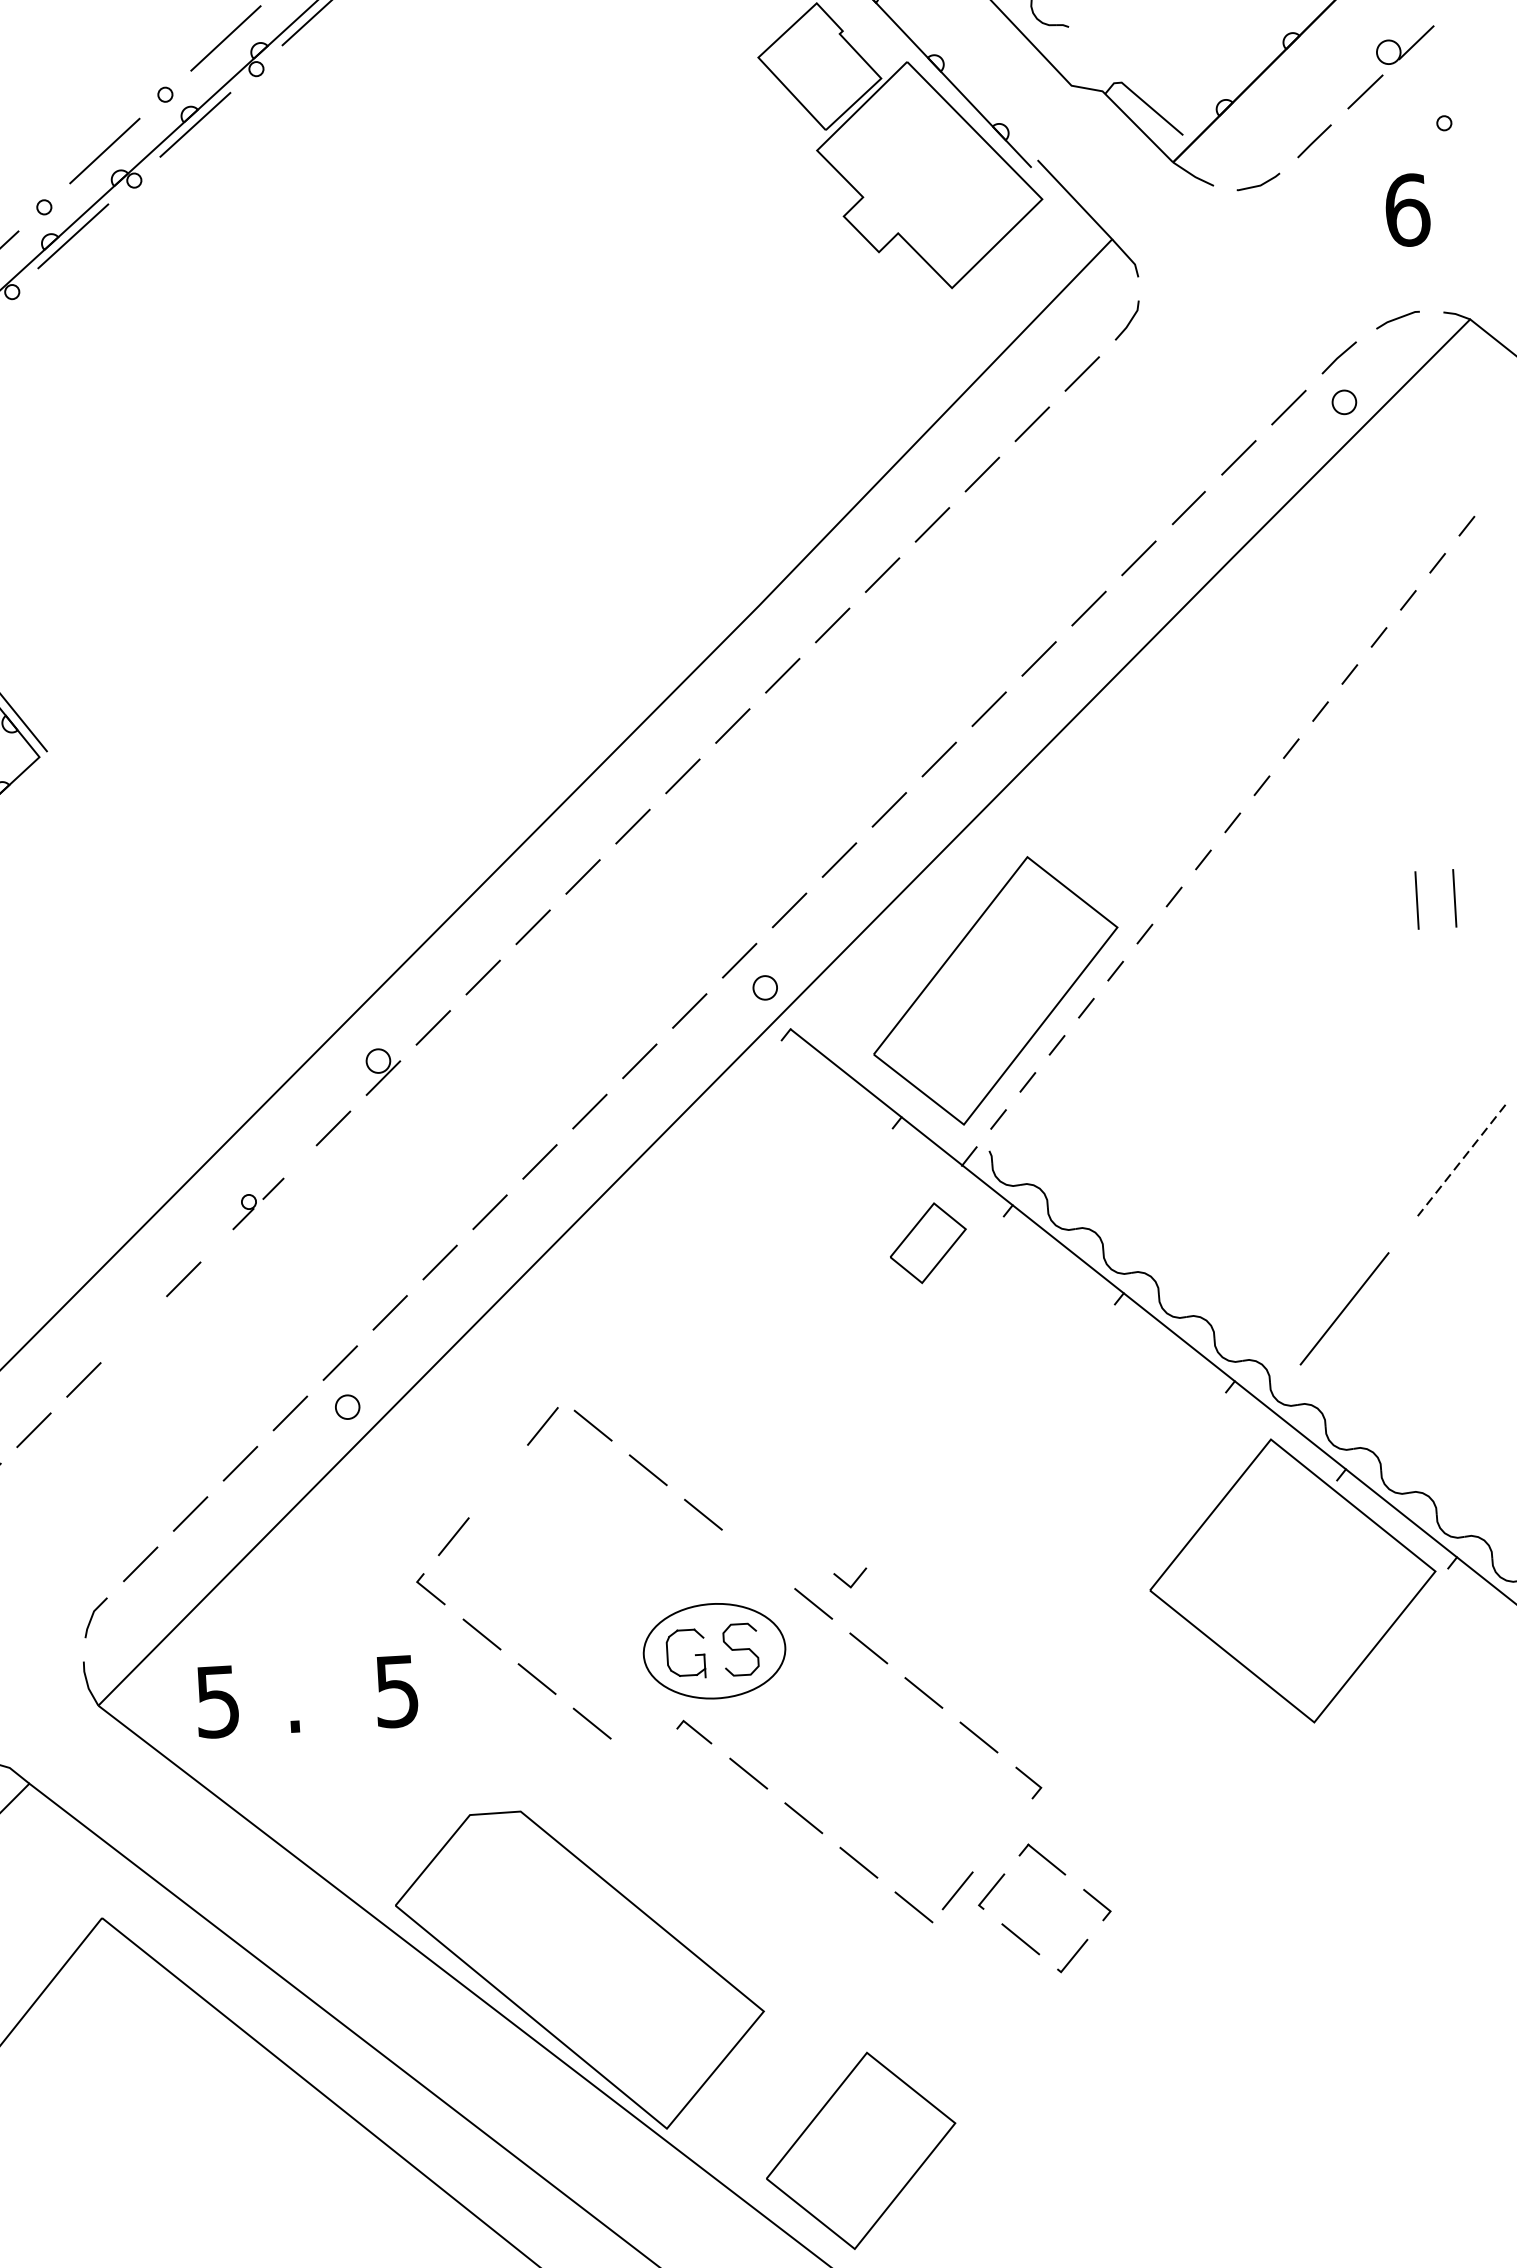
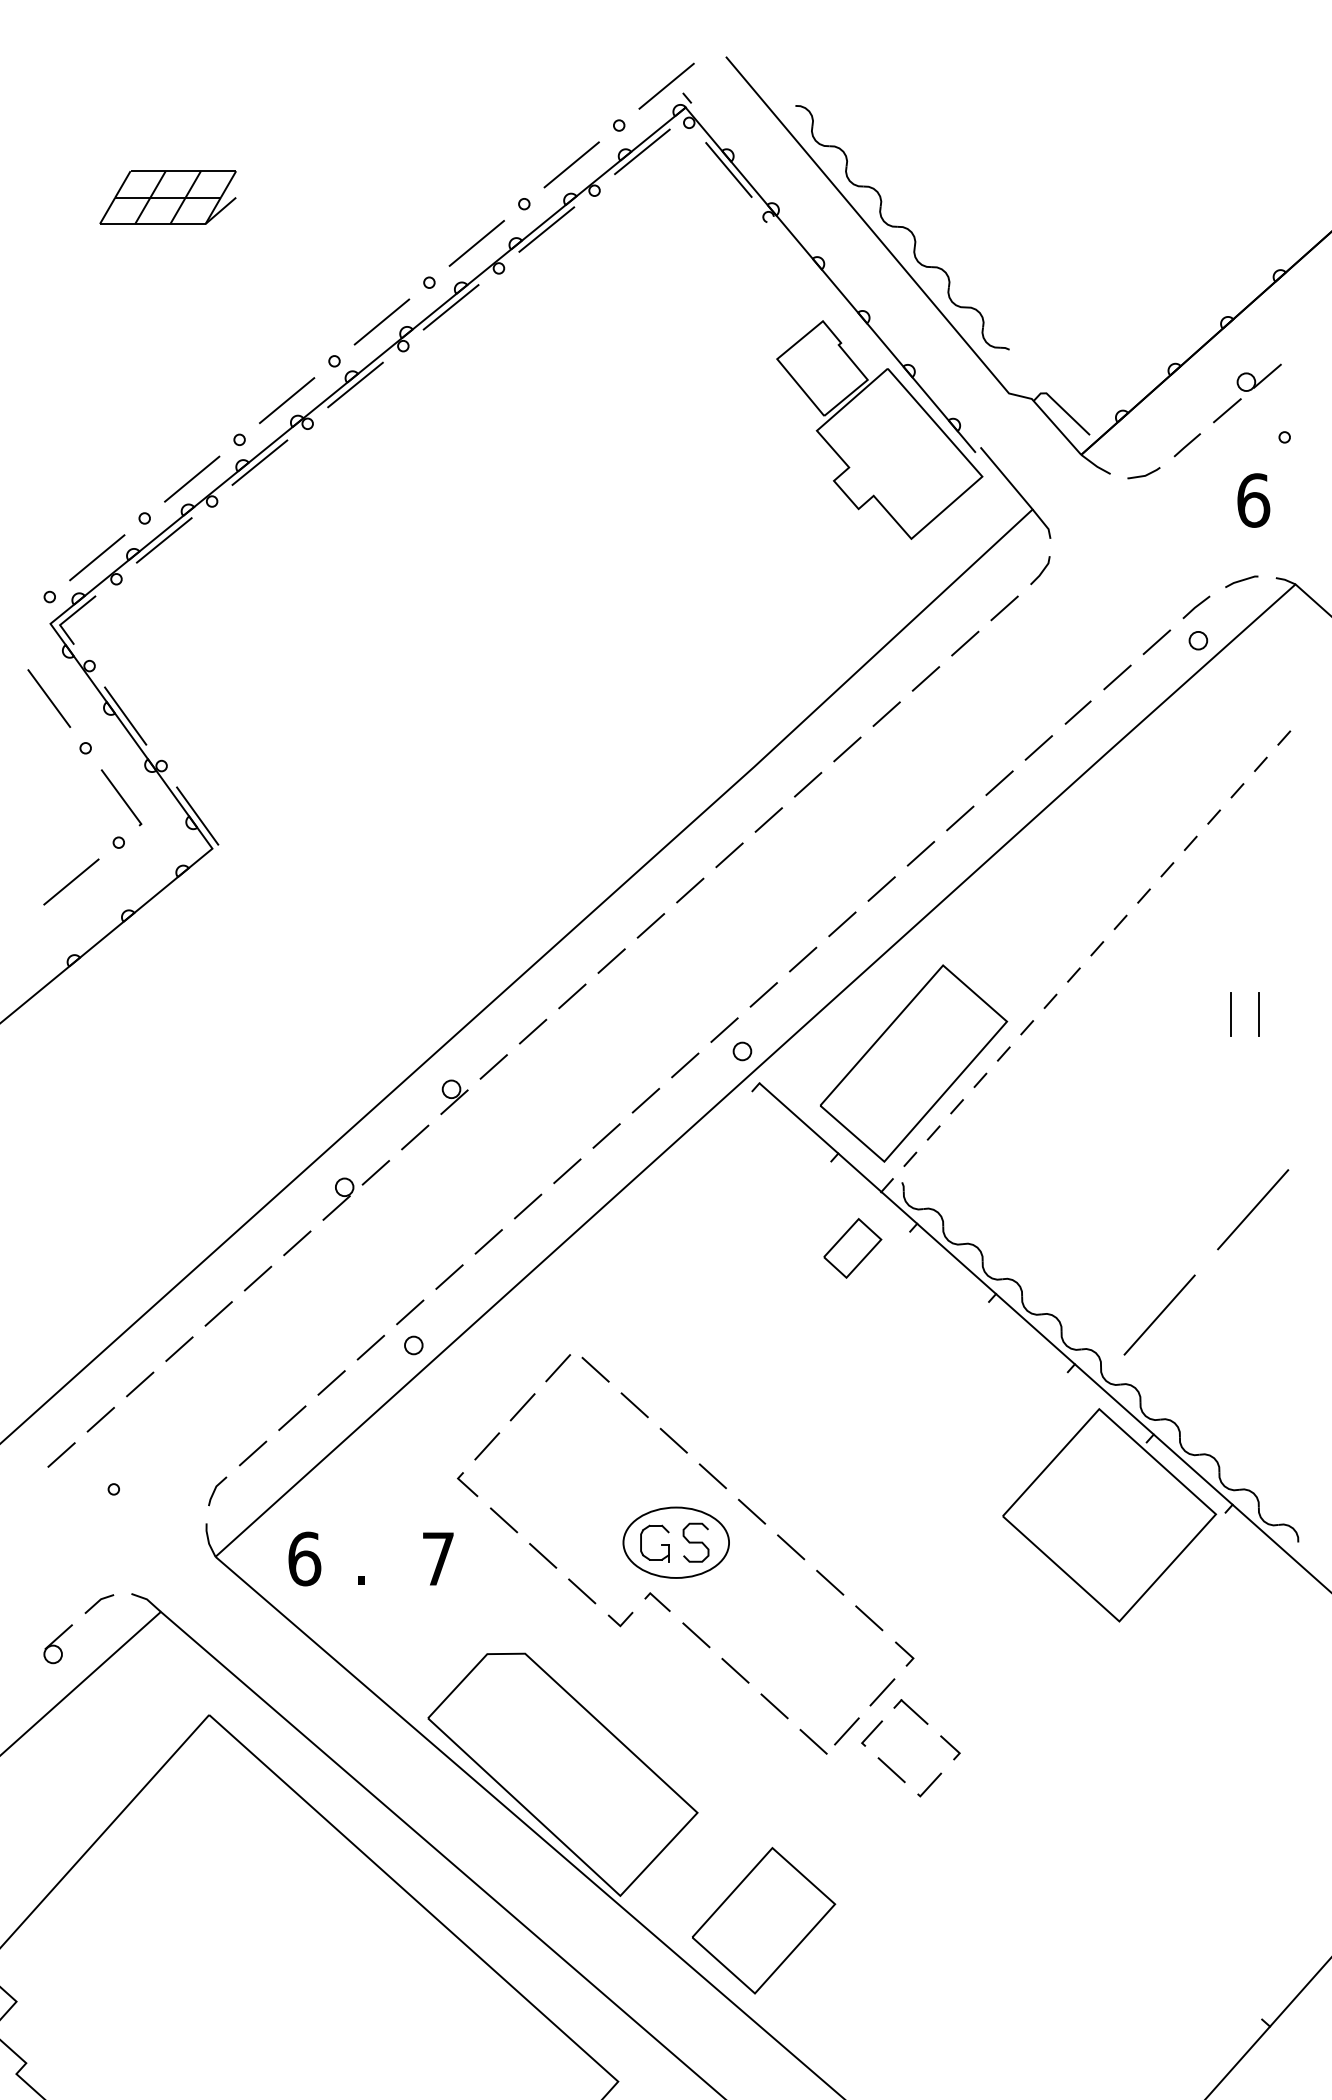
line: (1462, 1160) -> (1253, 1209), dashed -> solid
part: (257, 1204) -> (355, 1190), size x1.67
line: (133, 1329) -> (257, 1278), added
line: (498, 1481) -> (522, 1407), added
line: (757, 1559) -> (712, 1476), added
line: (854, 1580) -> (623, 1621), moved
text: (395, 1692) -> (437, 1559), 5 -> 7
text: (217, 1701) -> (304, 1558), 5 -> 6
line: (1002, 1835) -> (882, 1692), added

